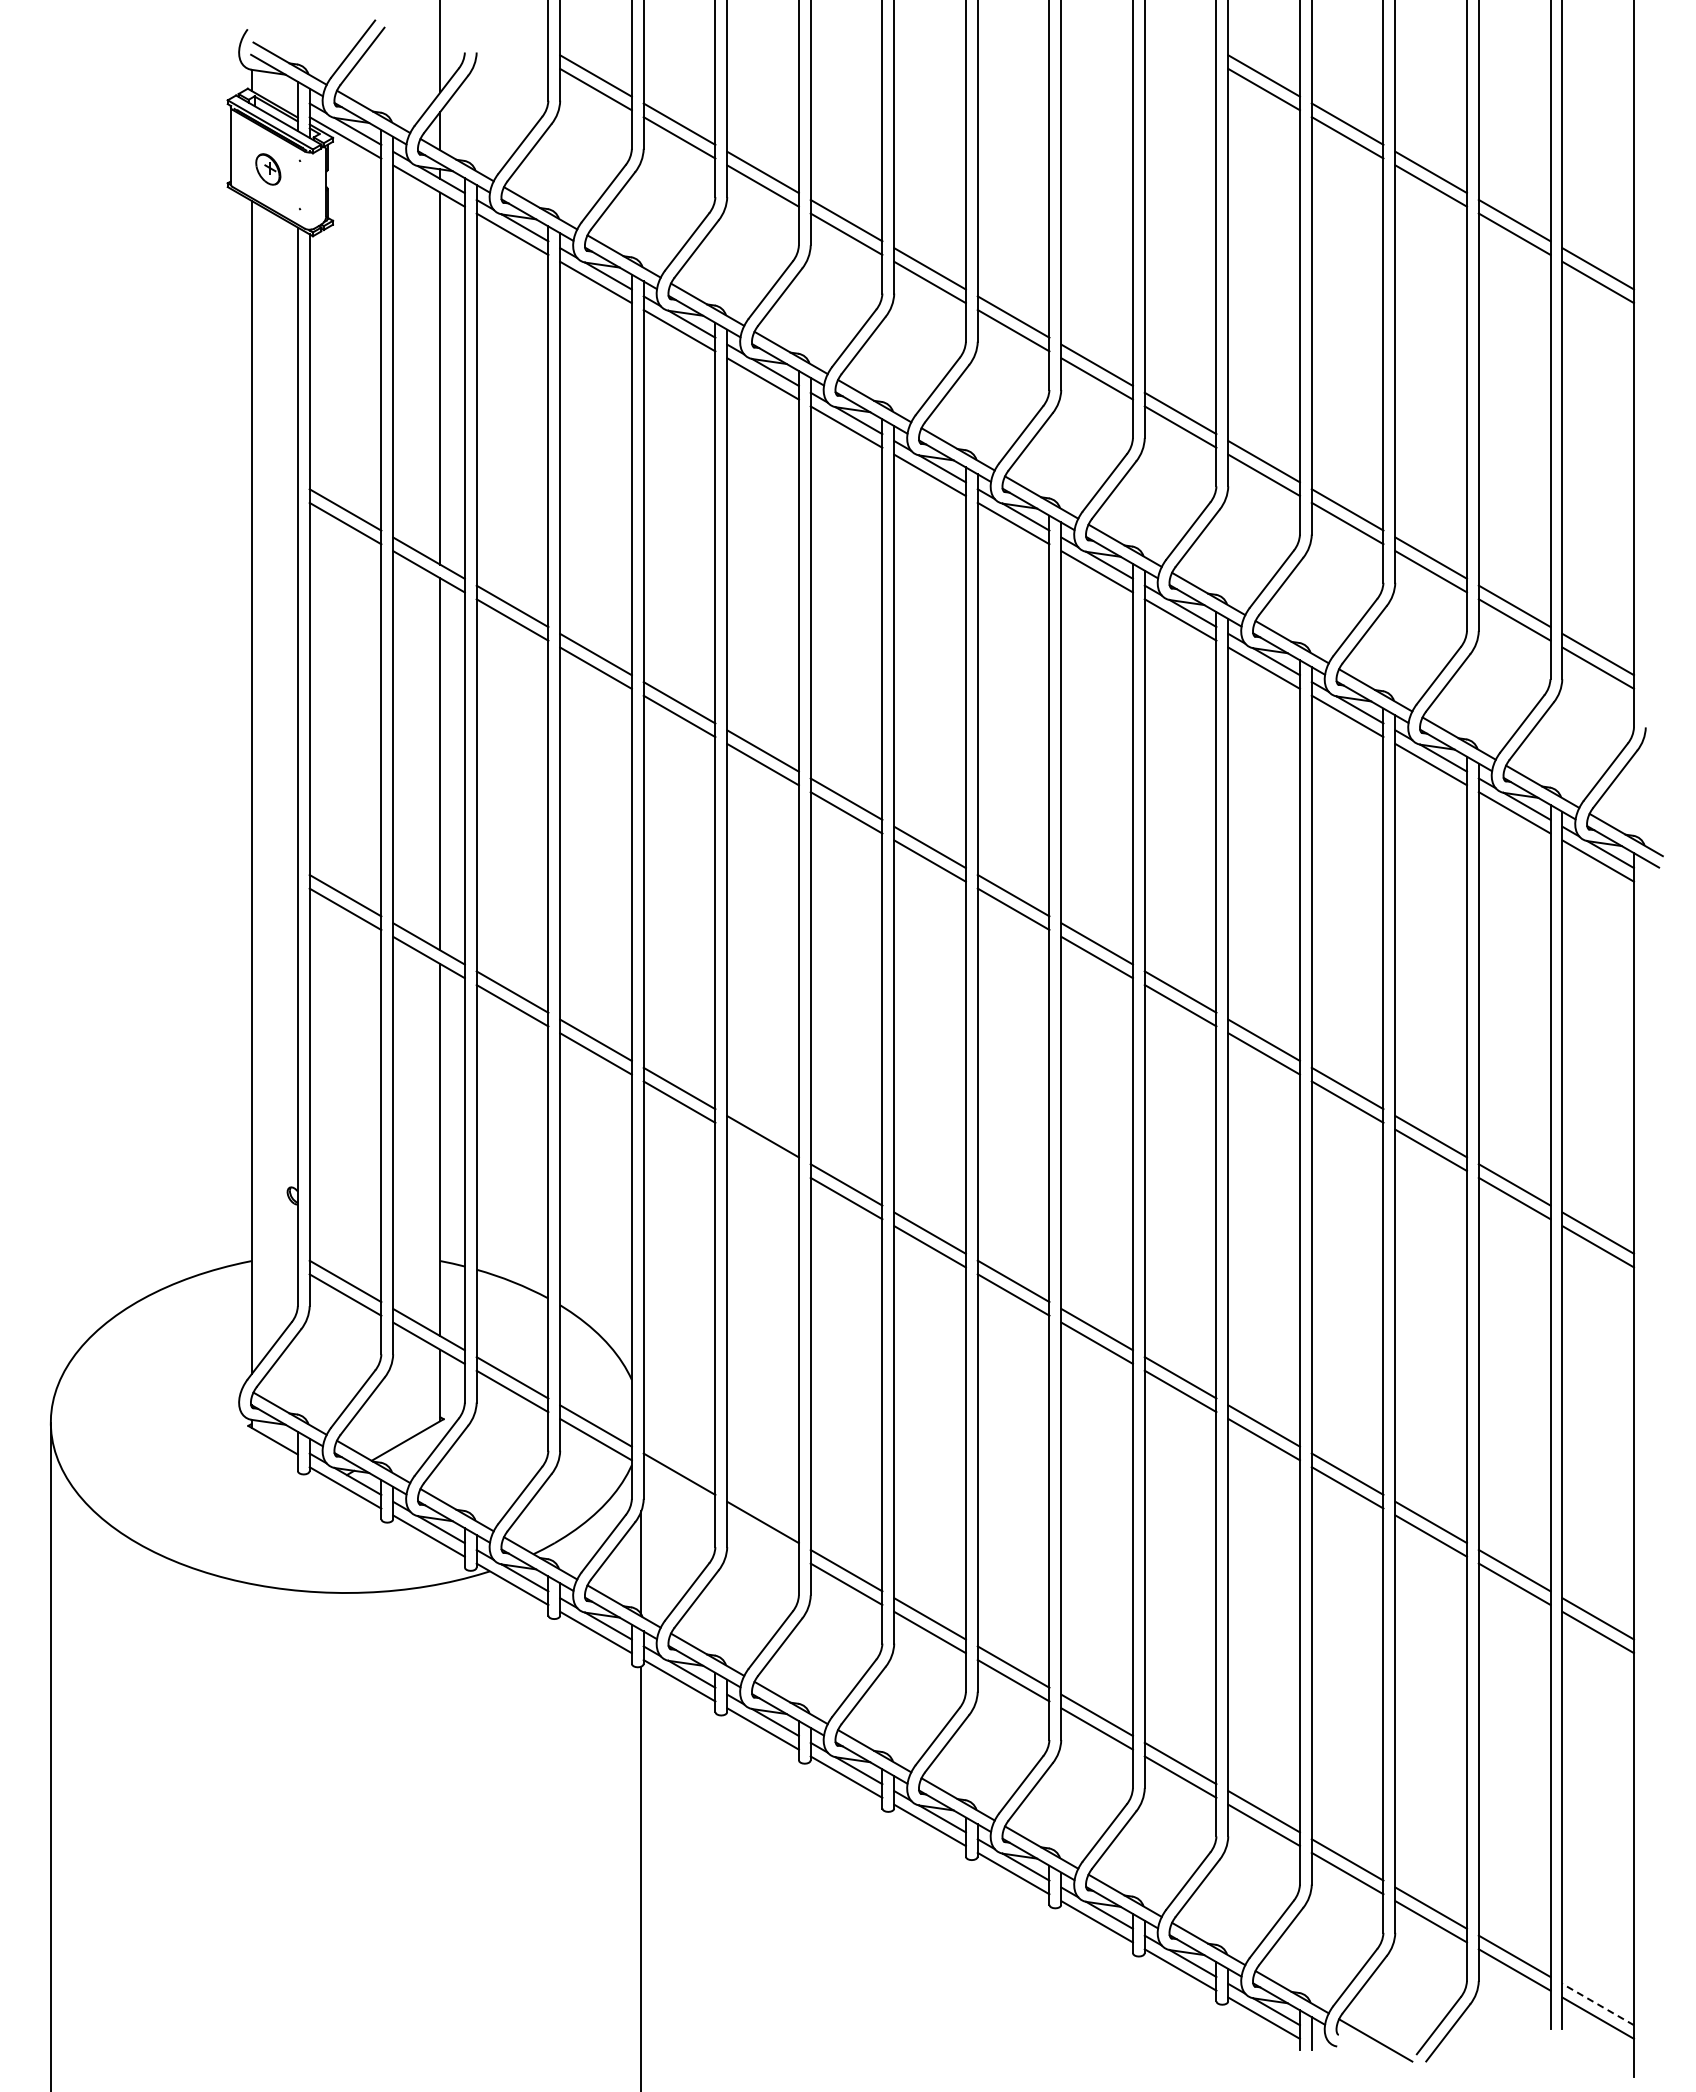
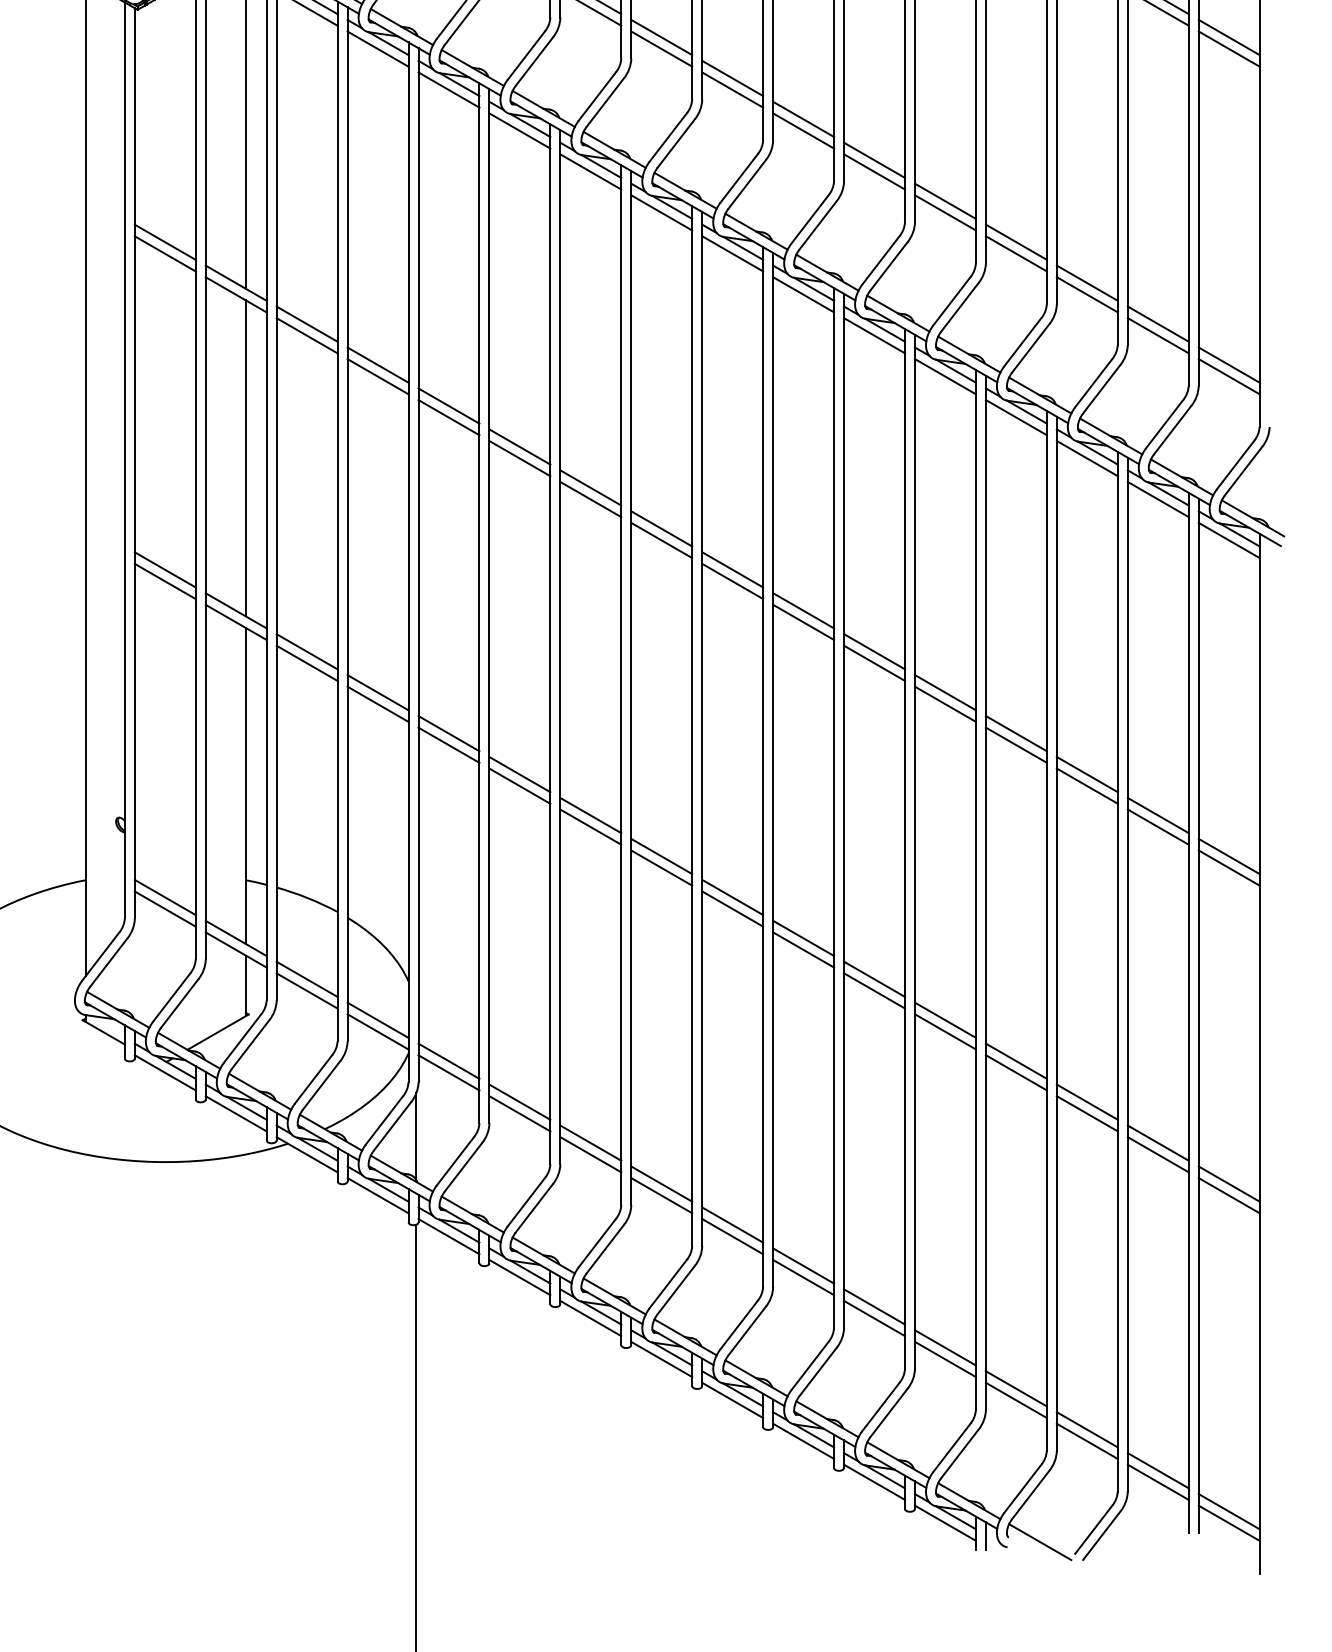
line: (762, 1150) -> (519, 786), added
line: (679, 1487) -> (448, 1072), added
line: (762, 1535) -> (519, 1113), added
line: (1597, 2004) -> (1228, 1511), dashed -> solid

